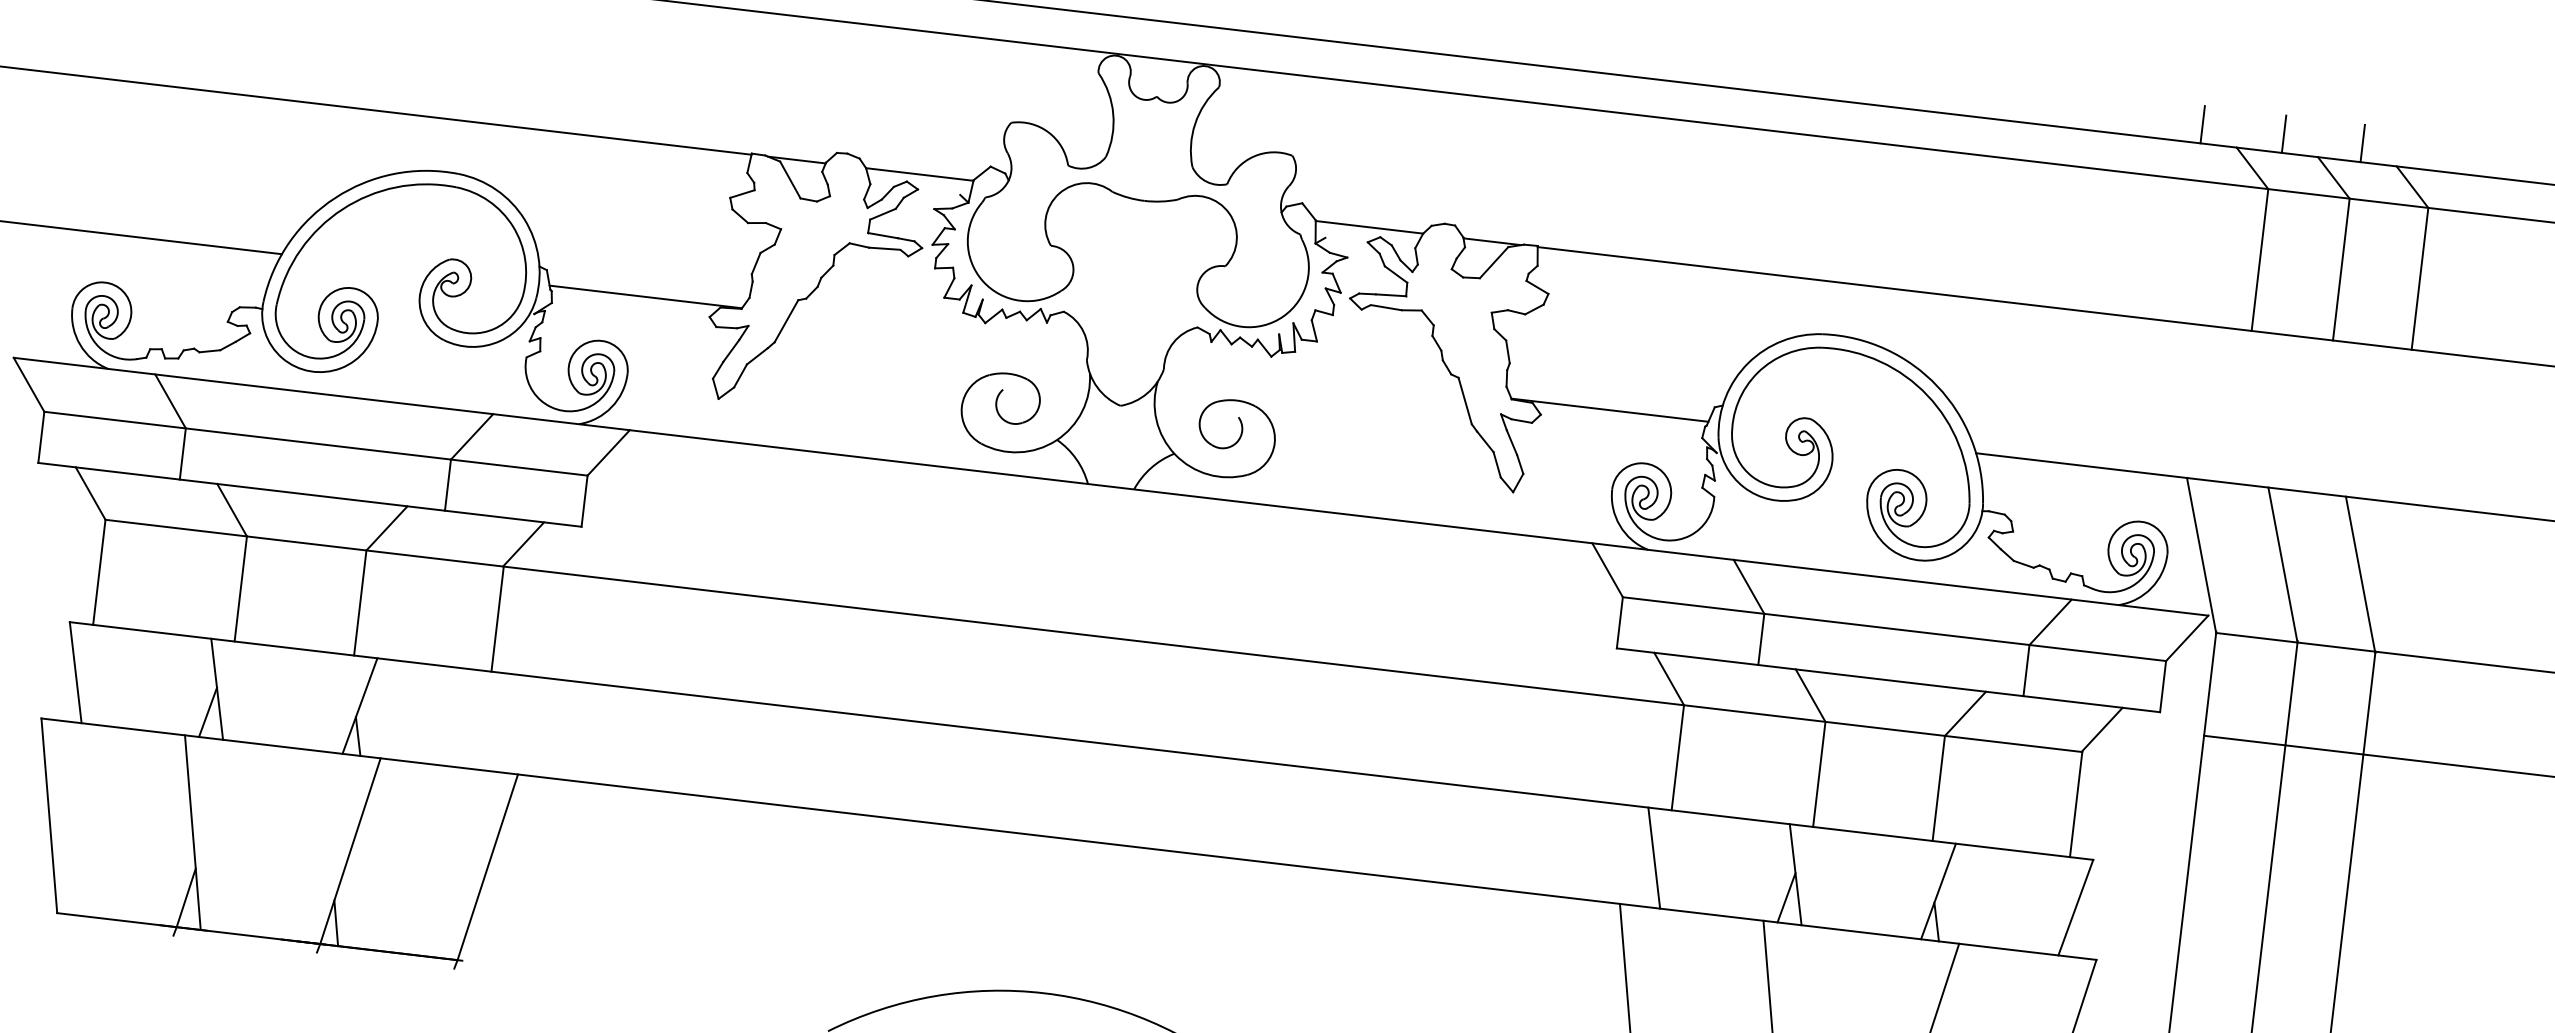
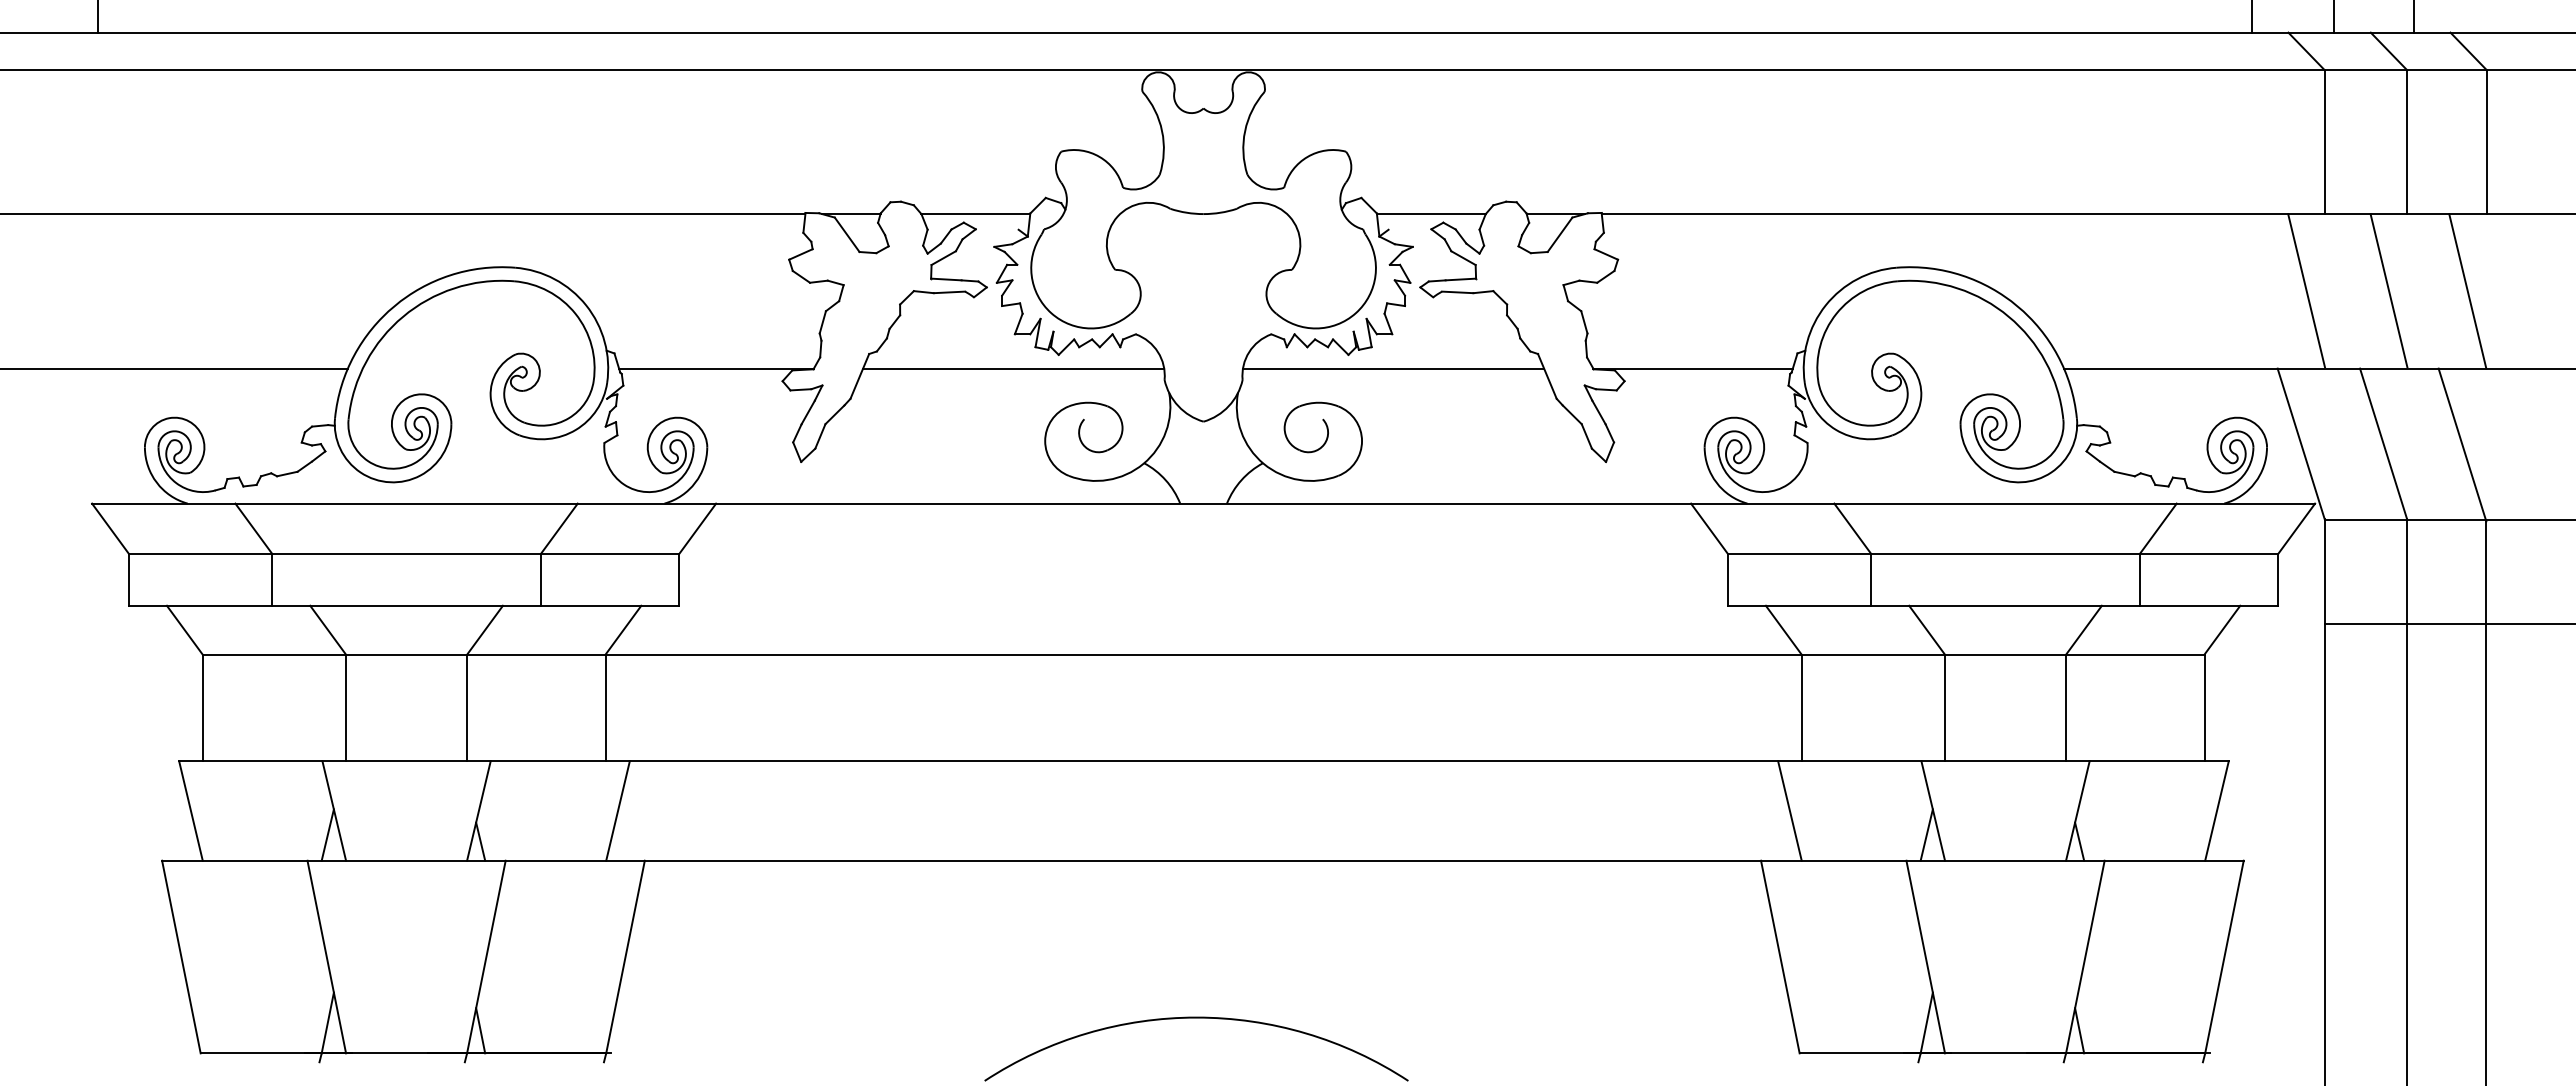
line: (939, 331) -> (1013, 368), added
line: (1314, 375) -> (1393, 368), added
line: (2224, 404) -> (2306, 290), added
line: (2305, 413) -> (2388, 290), added
line: (2383, 423) -> (2467, 291), added
line: (496, 721) -> (617, 810), added

